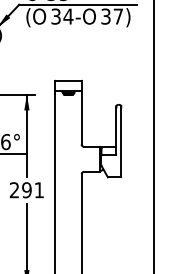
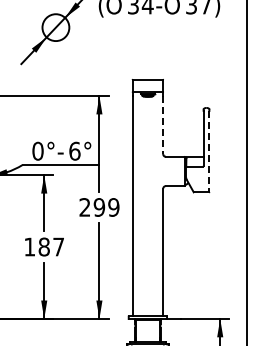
line: (81, 119) -> (163, 125), solid -> dashed
line: (121, 142) -> (209, 151), solid -> dashed
text: (39, 190) -> (113, 207), 291 -> 299

